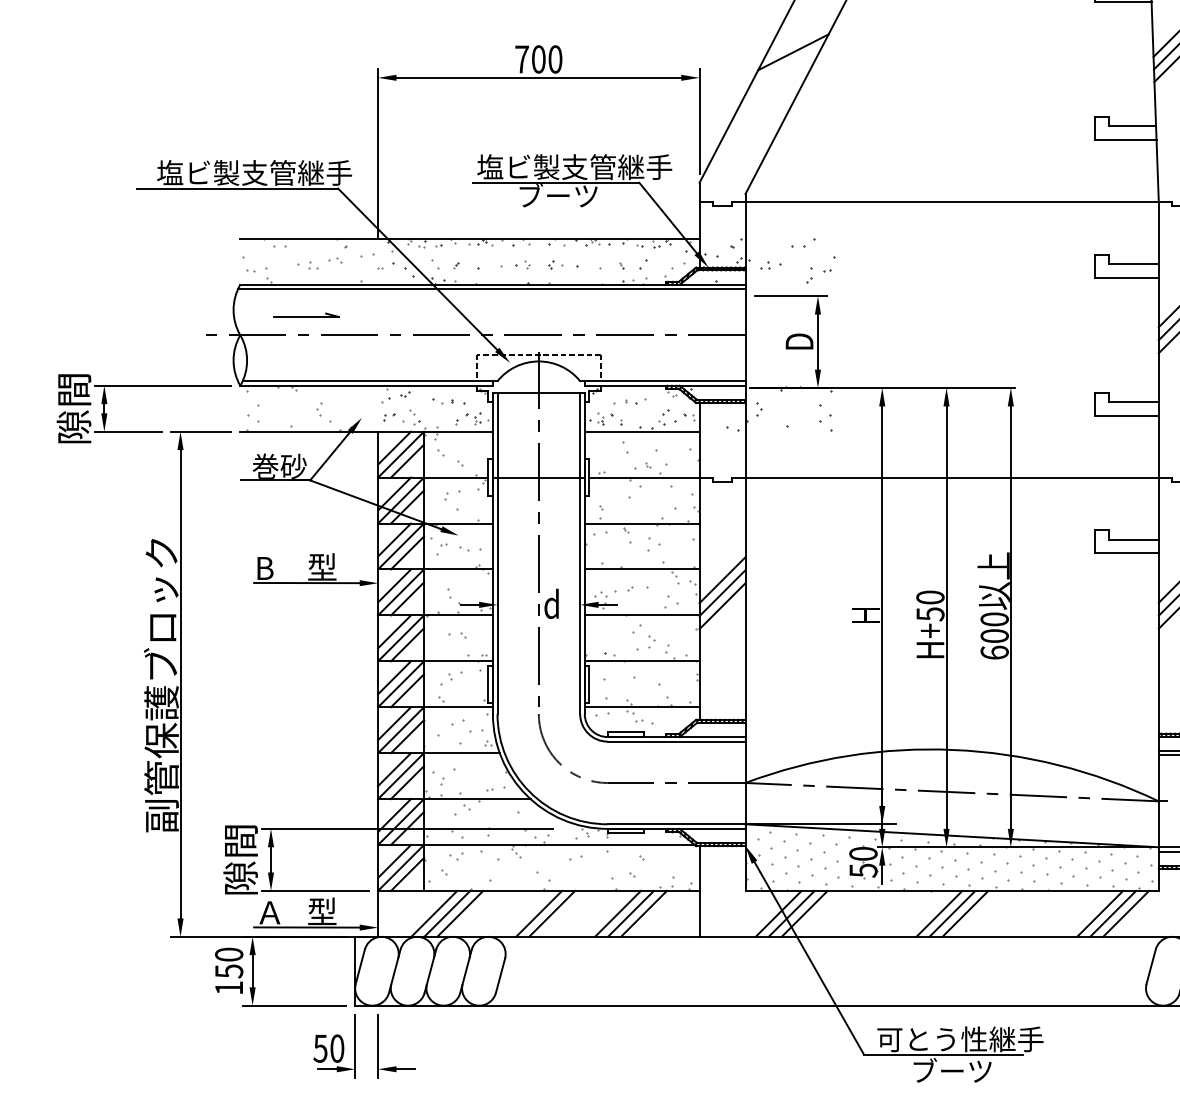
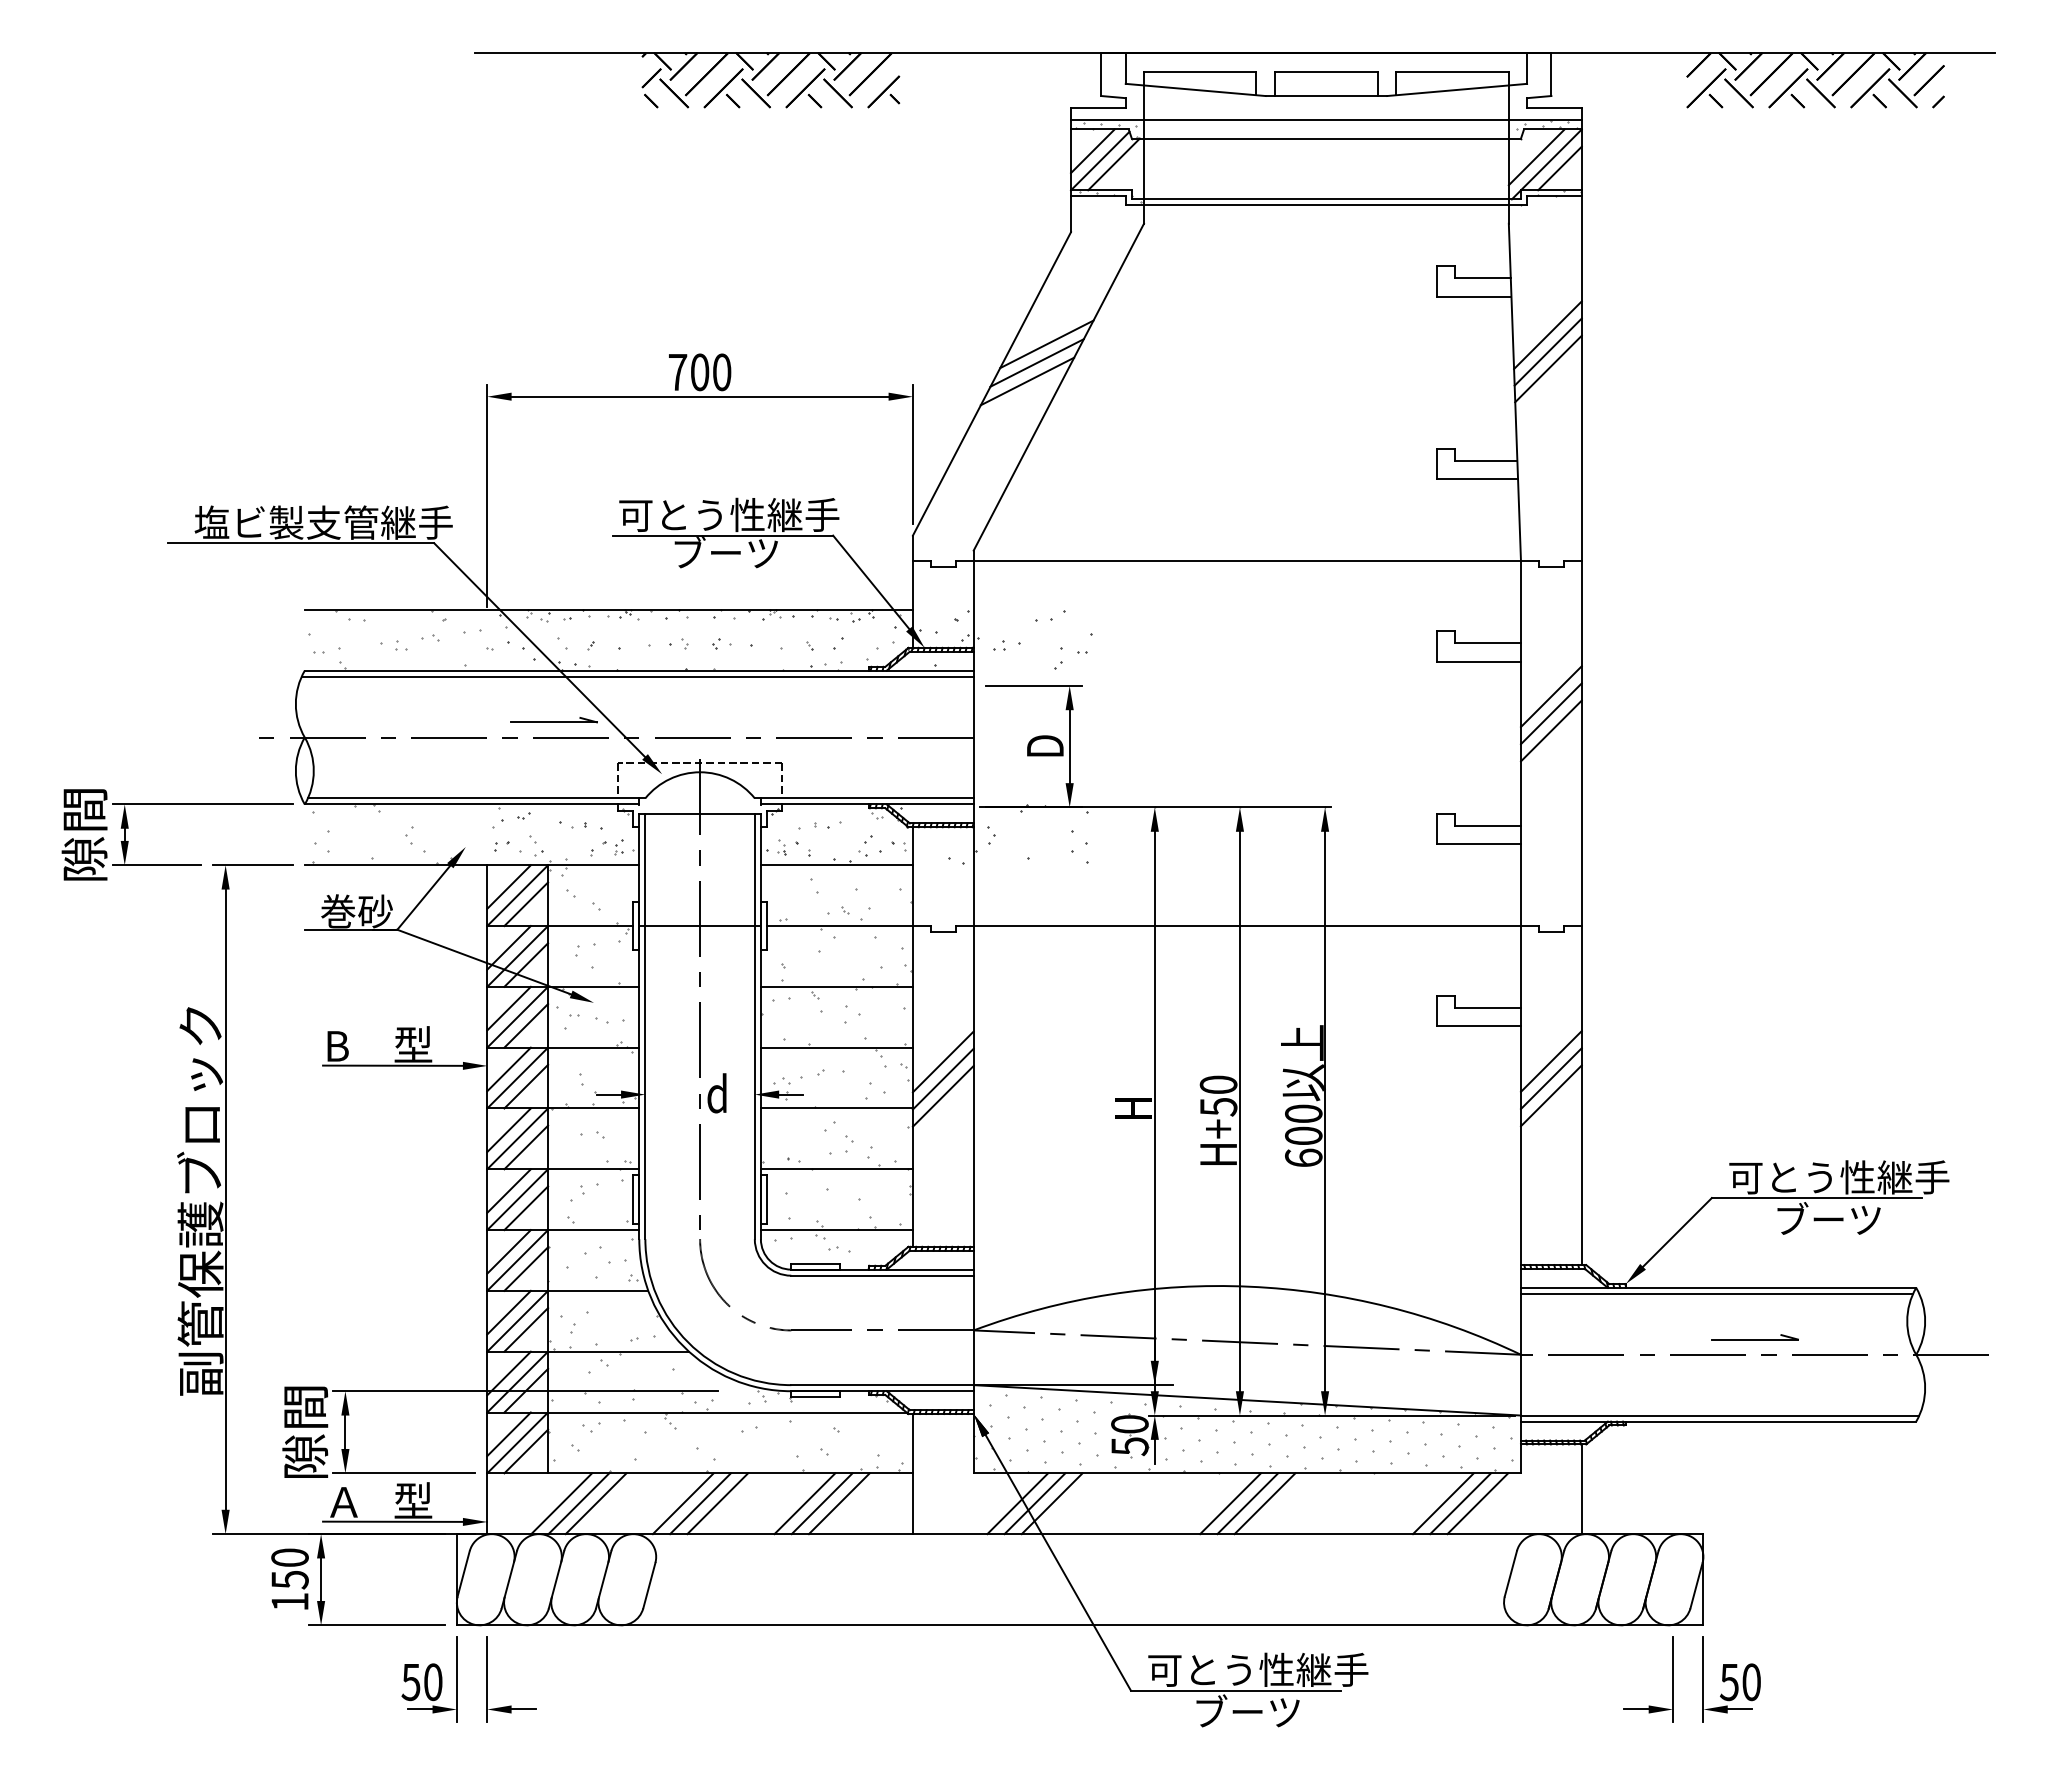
line: (800, 38) -> (1046, 344), added
line: (786, 66) -> (1027, 381), added
text: (574, 166) -> (747, 514), 塩ビ製支管継手 -> 可とう性継手
part: (305, 315) -> (553, 720), moved
line: (525, 913) -> (682, 1503), added

